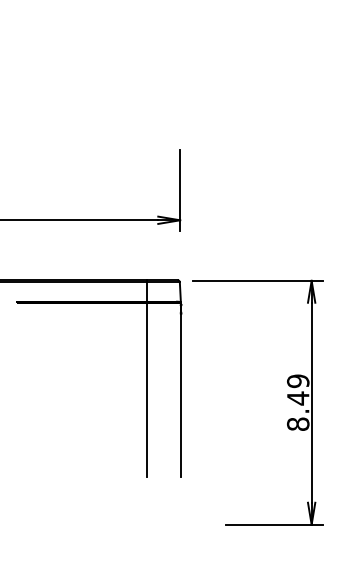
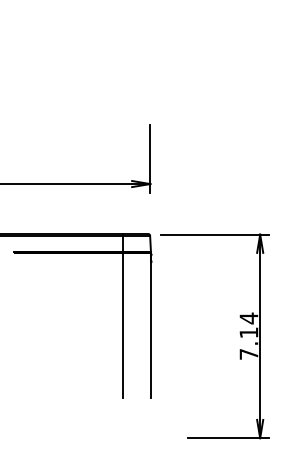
text: (297, 401) -> (248, 335), 8.49 -> 7.14

